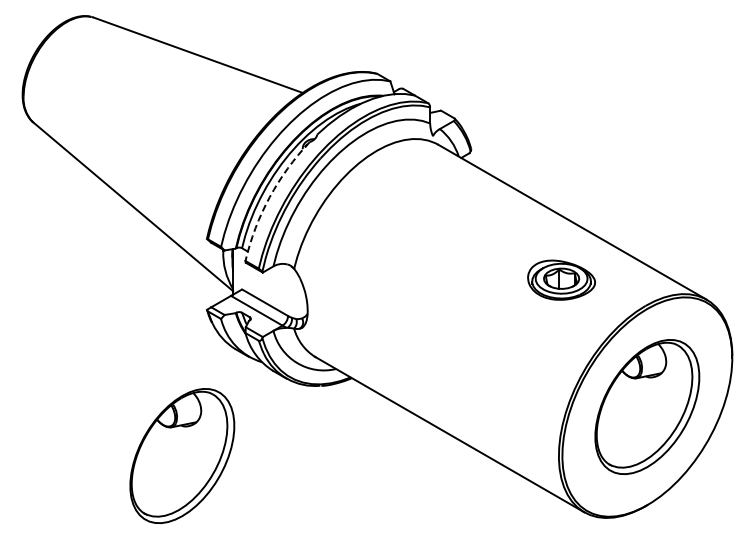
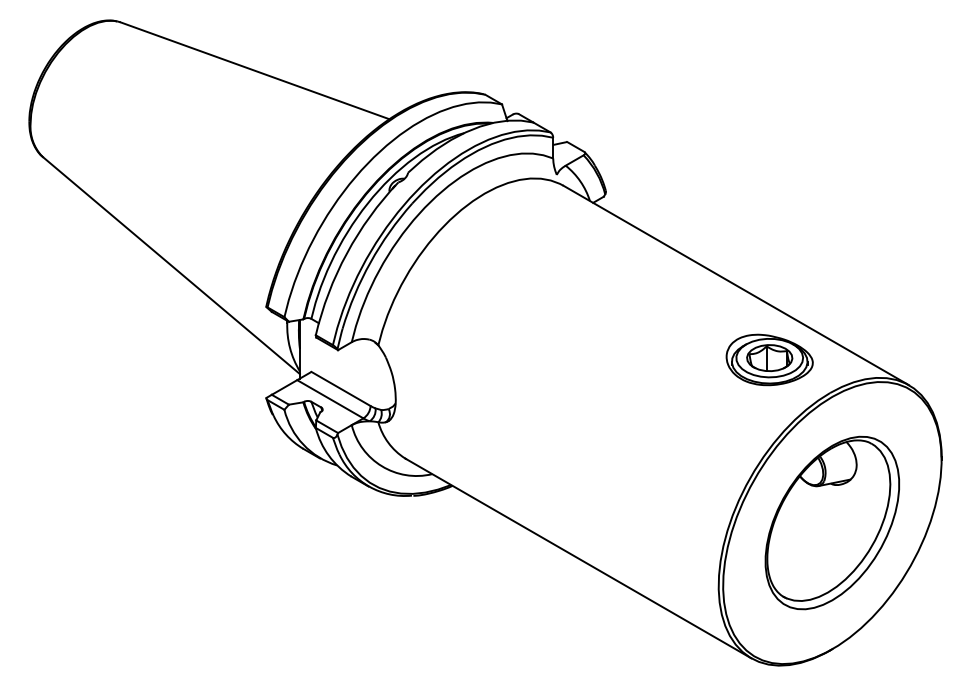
arc: (269, 197) -> (346, 253), dashed -> solid
part: (561, 279) -> (769, 359), moved
part: (182, 455) -> (234, 585), removed

